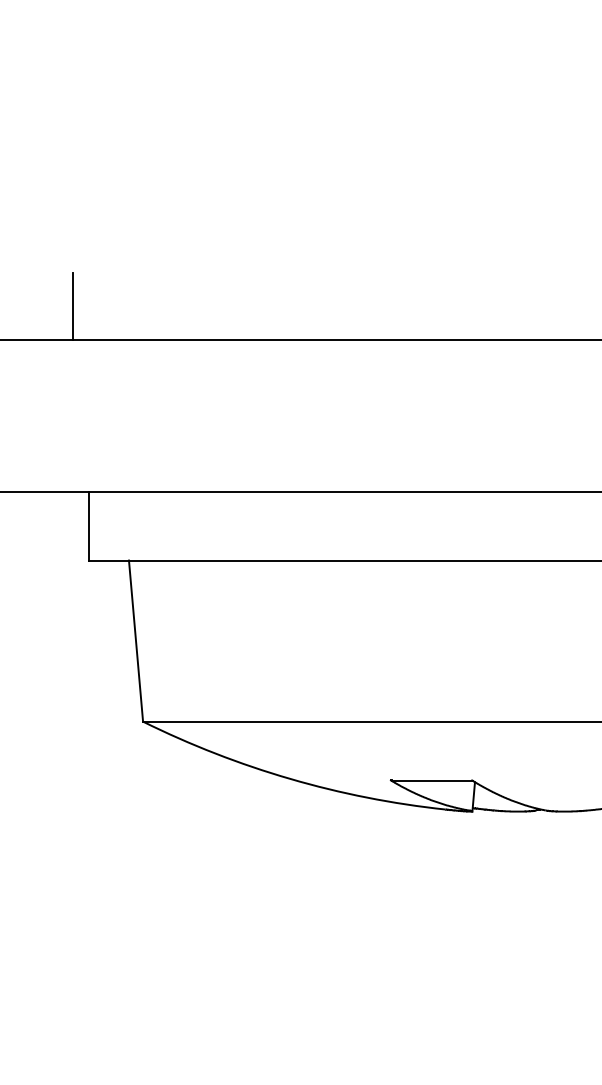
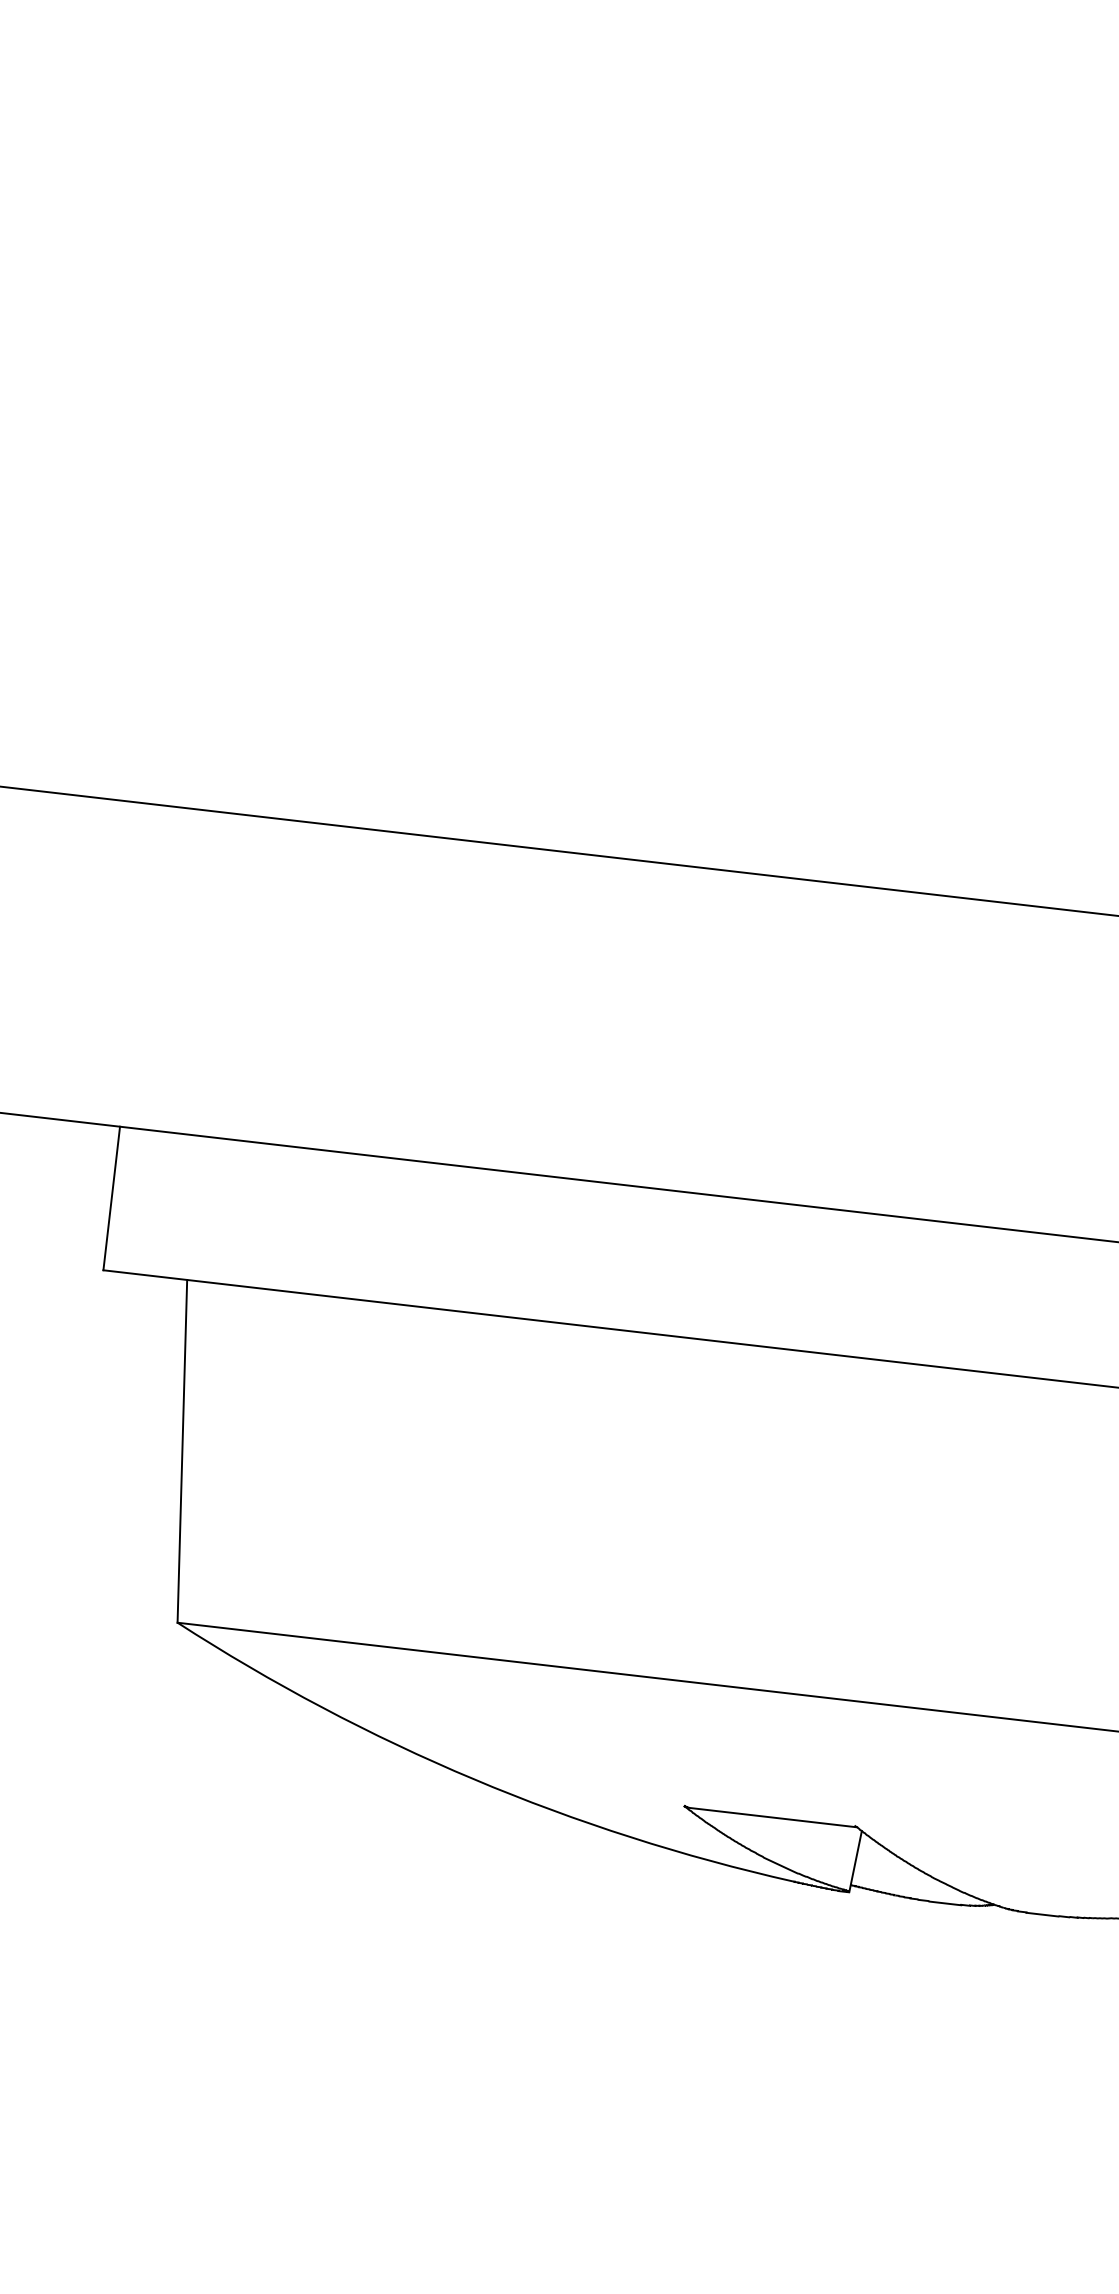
line: (73, 306) -> (132, 731), removed

